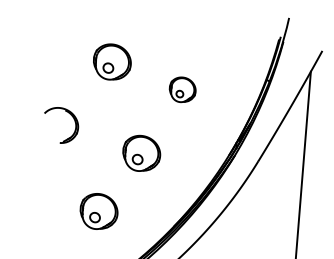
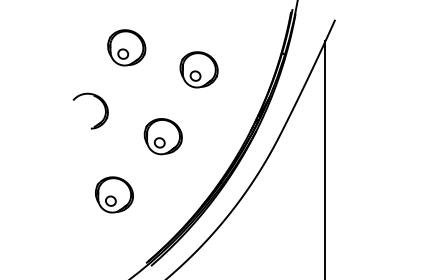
part: (182, 89) -> (198, 69), size x1.43
part: (70, 115) -> (99, 100), moved
part: (99, 211) -> (114, 194), moved

